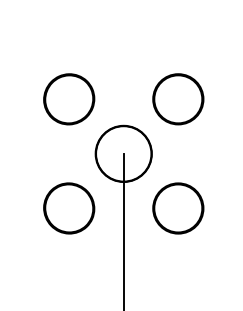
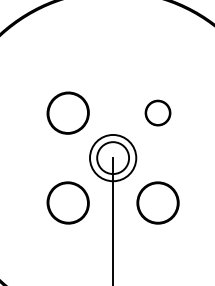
circle: (177, 98) -> (157, 112), size x0.6
circle: (122, 153) -> (112, 157), size x0.7

